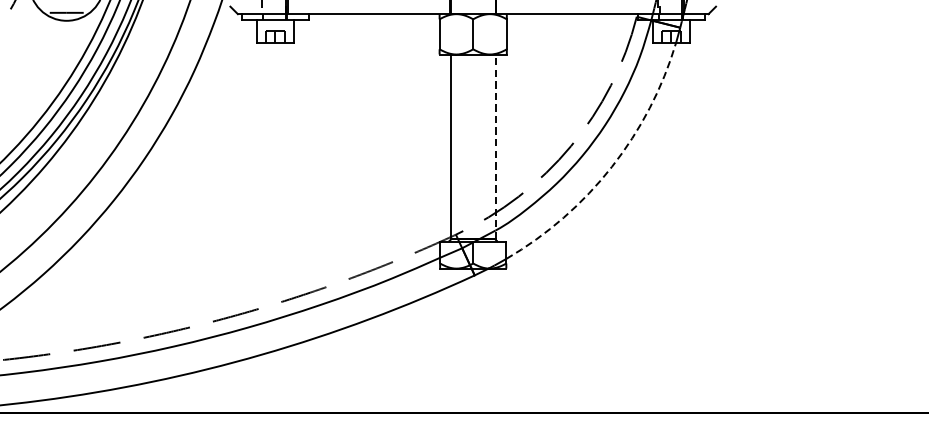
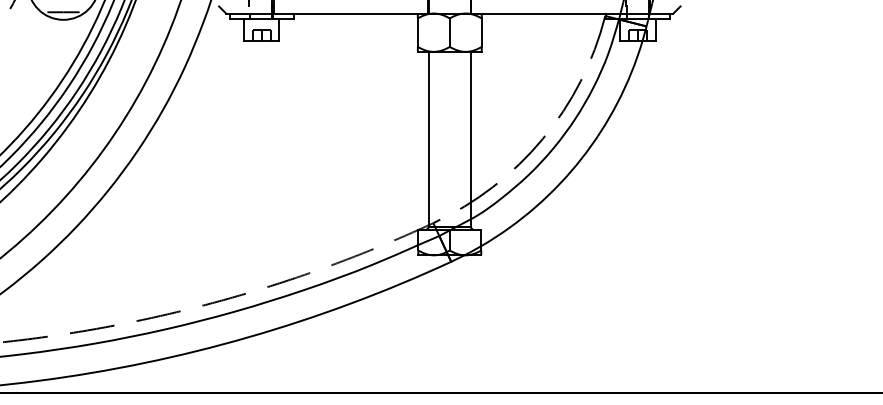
line: (496, 146) -> (471, 139), dashed -> solid
arc: (611, 166) -> (581, 158), dashed -> solid

